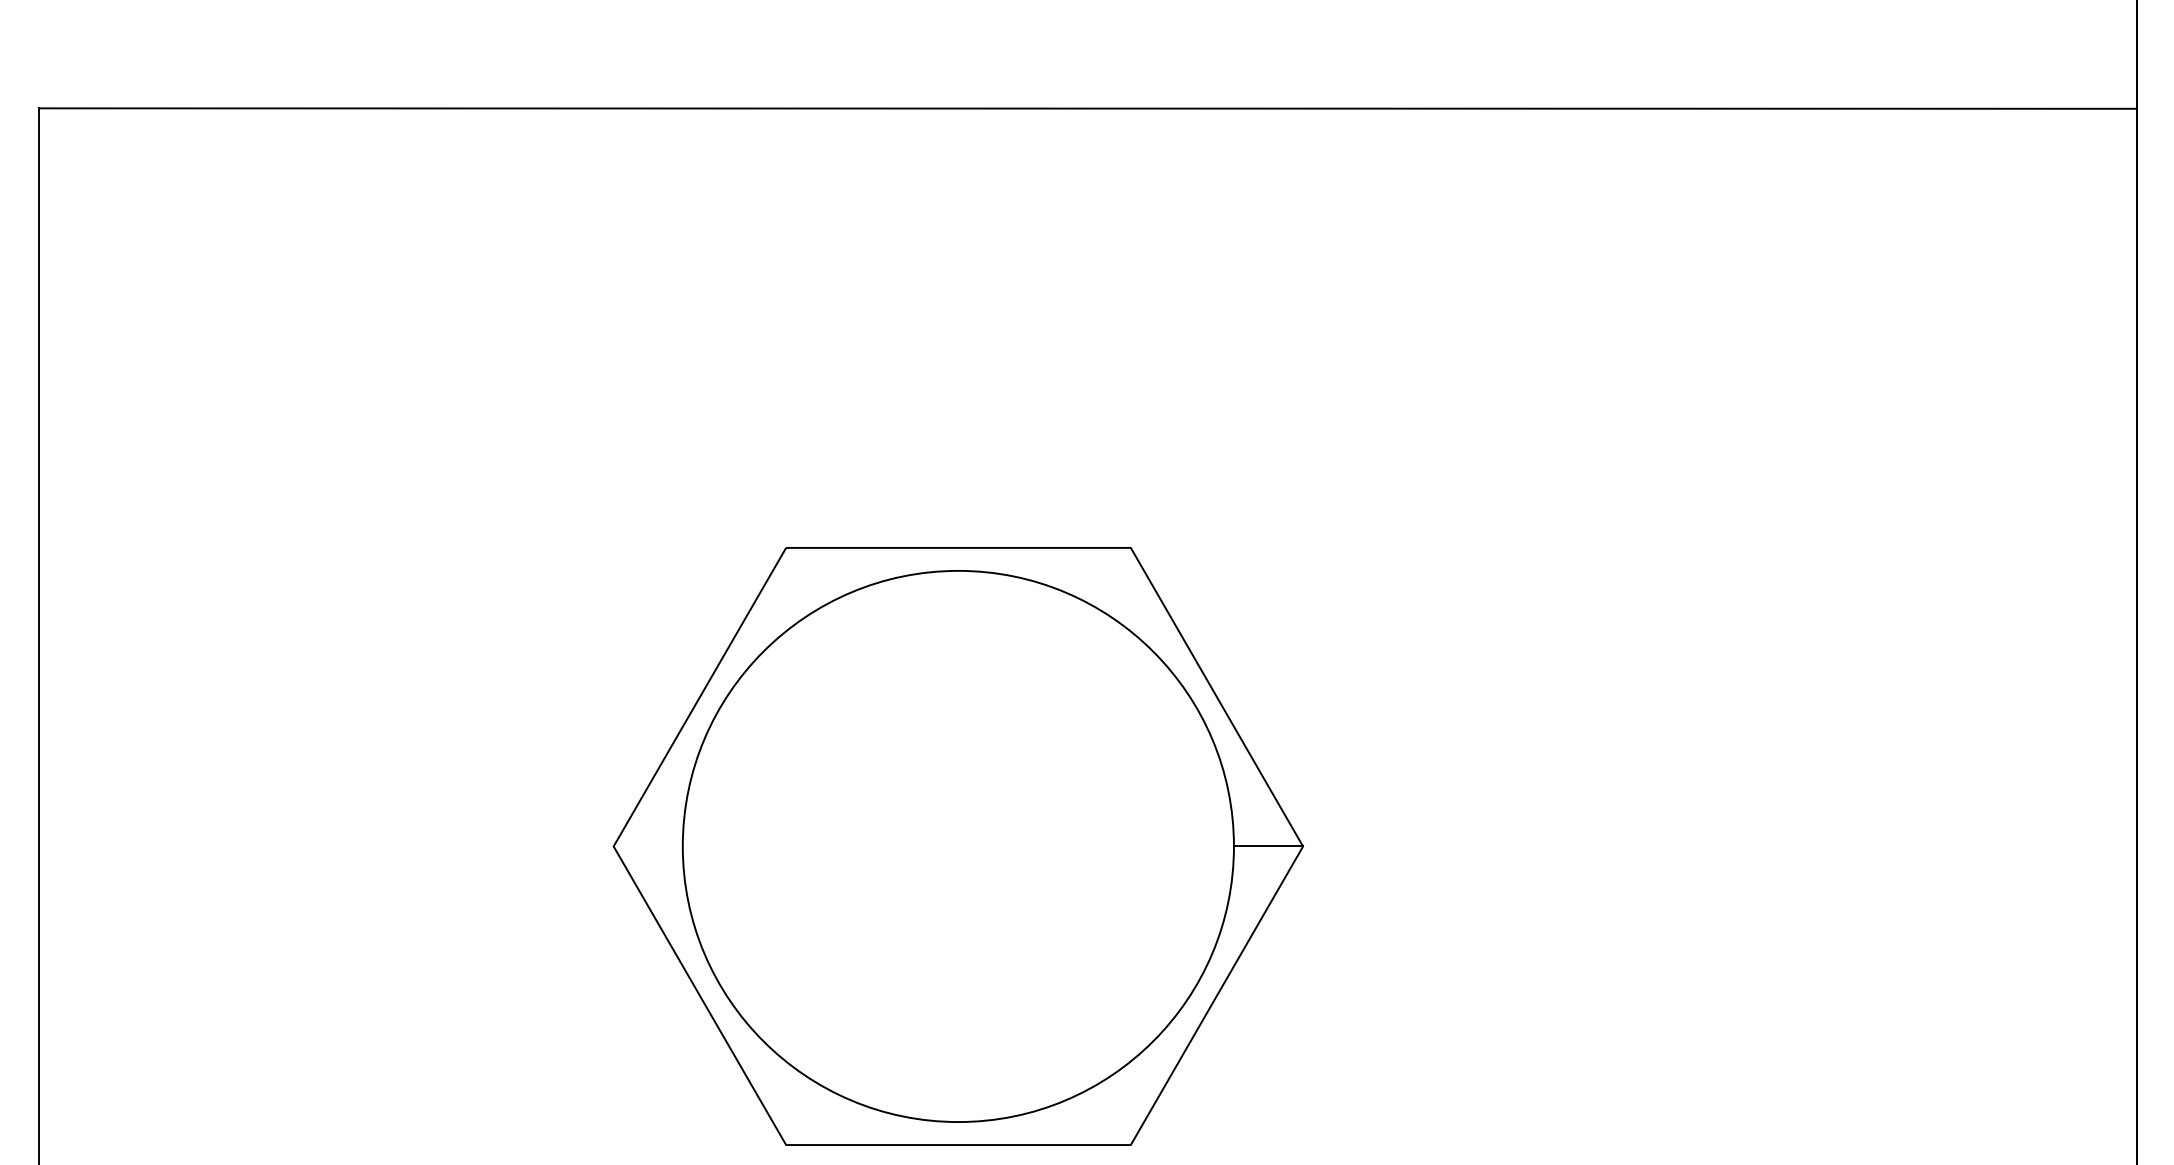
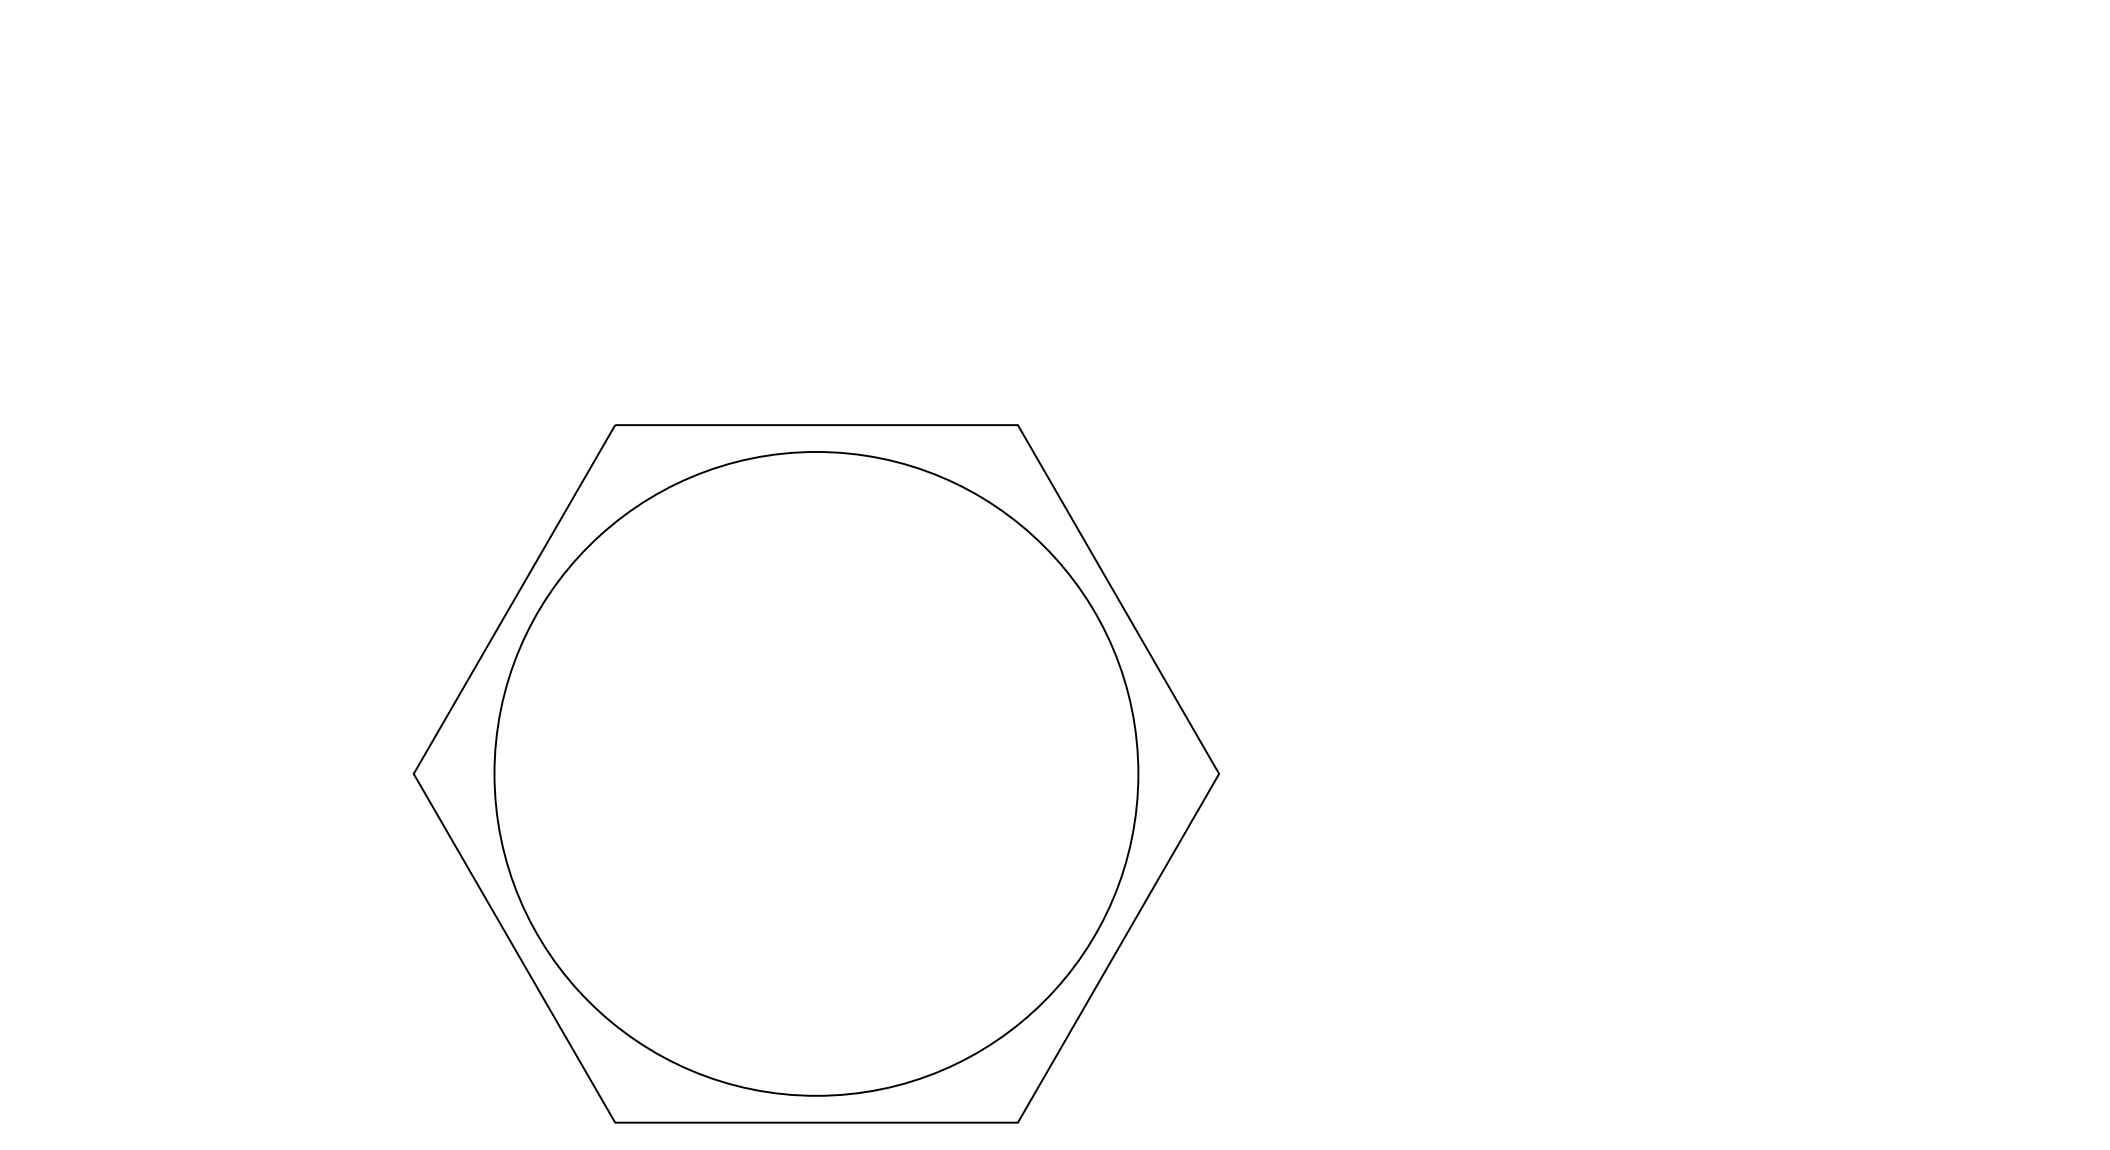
line: (1268, 846) -> (1178, 773), removed

